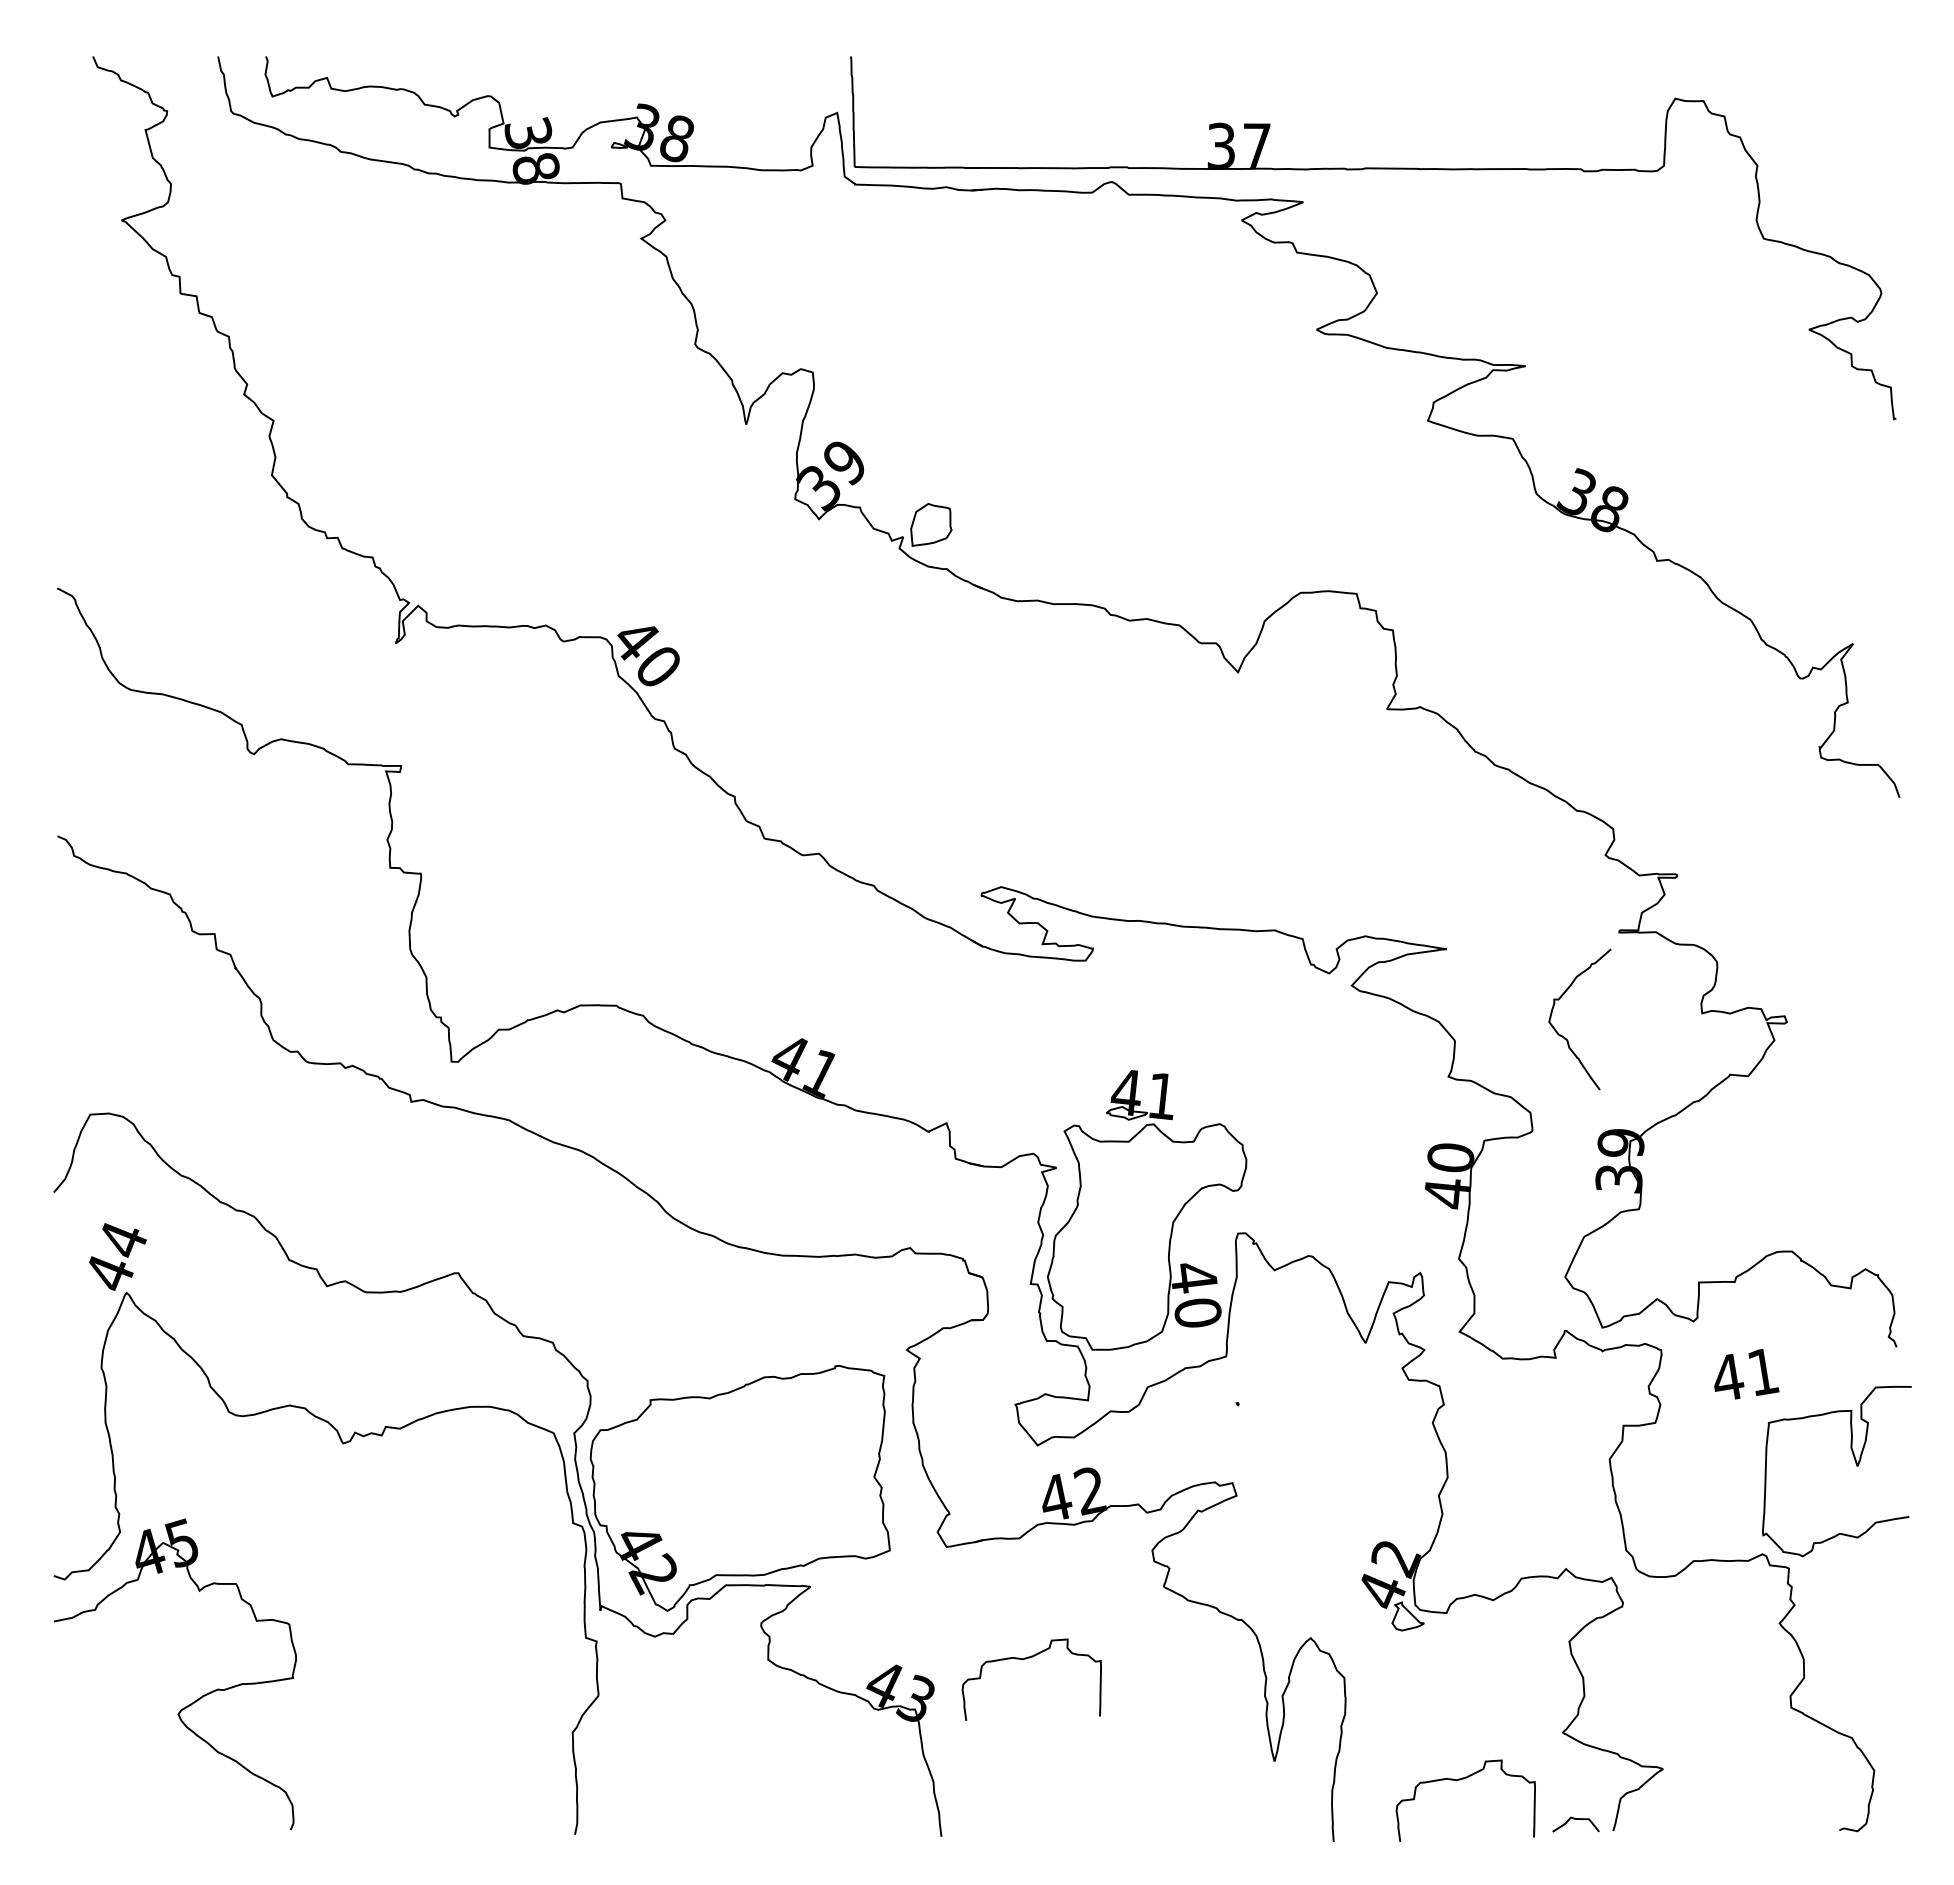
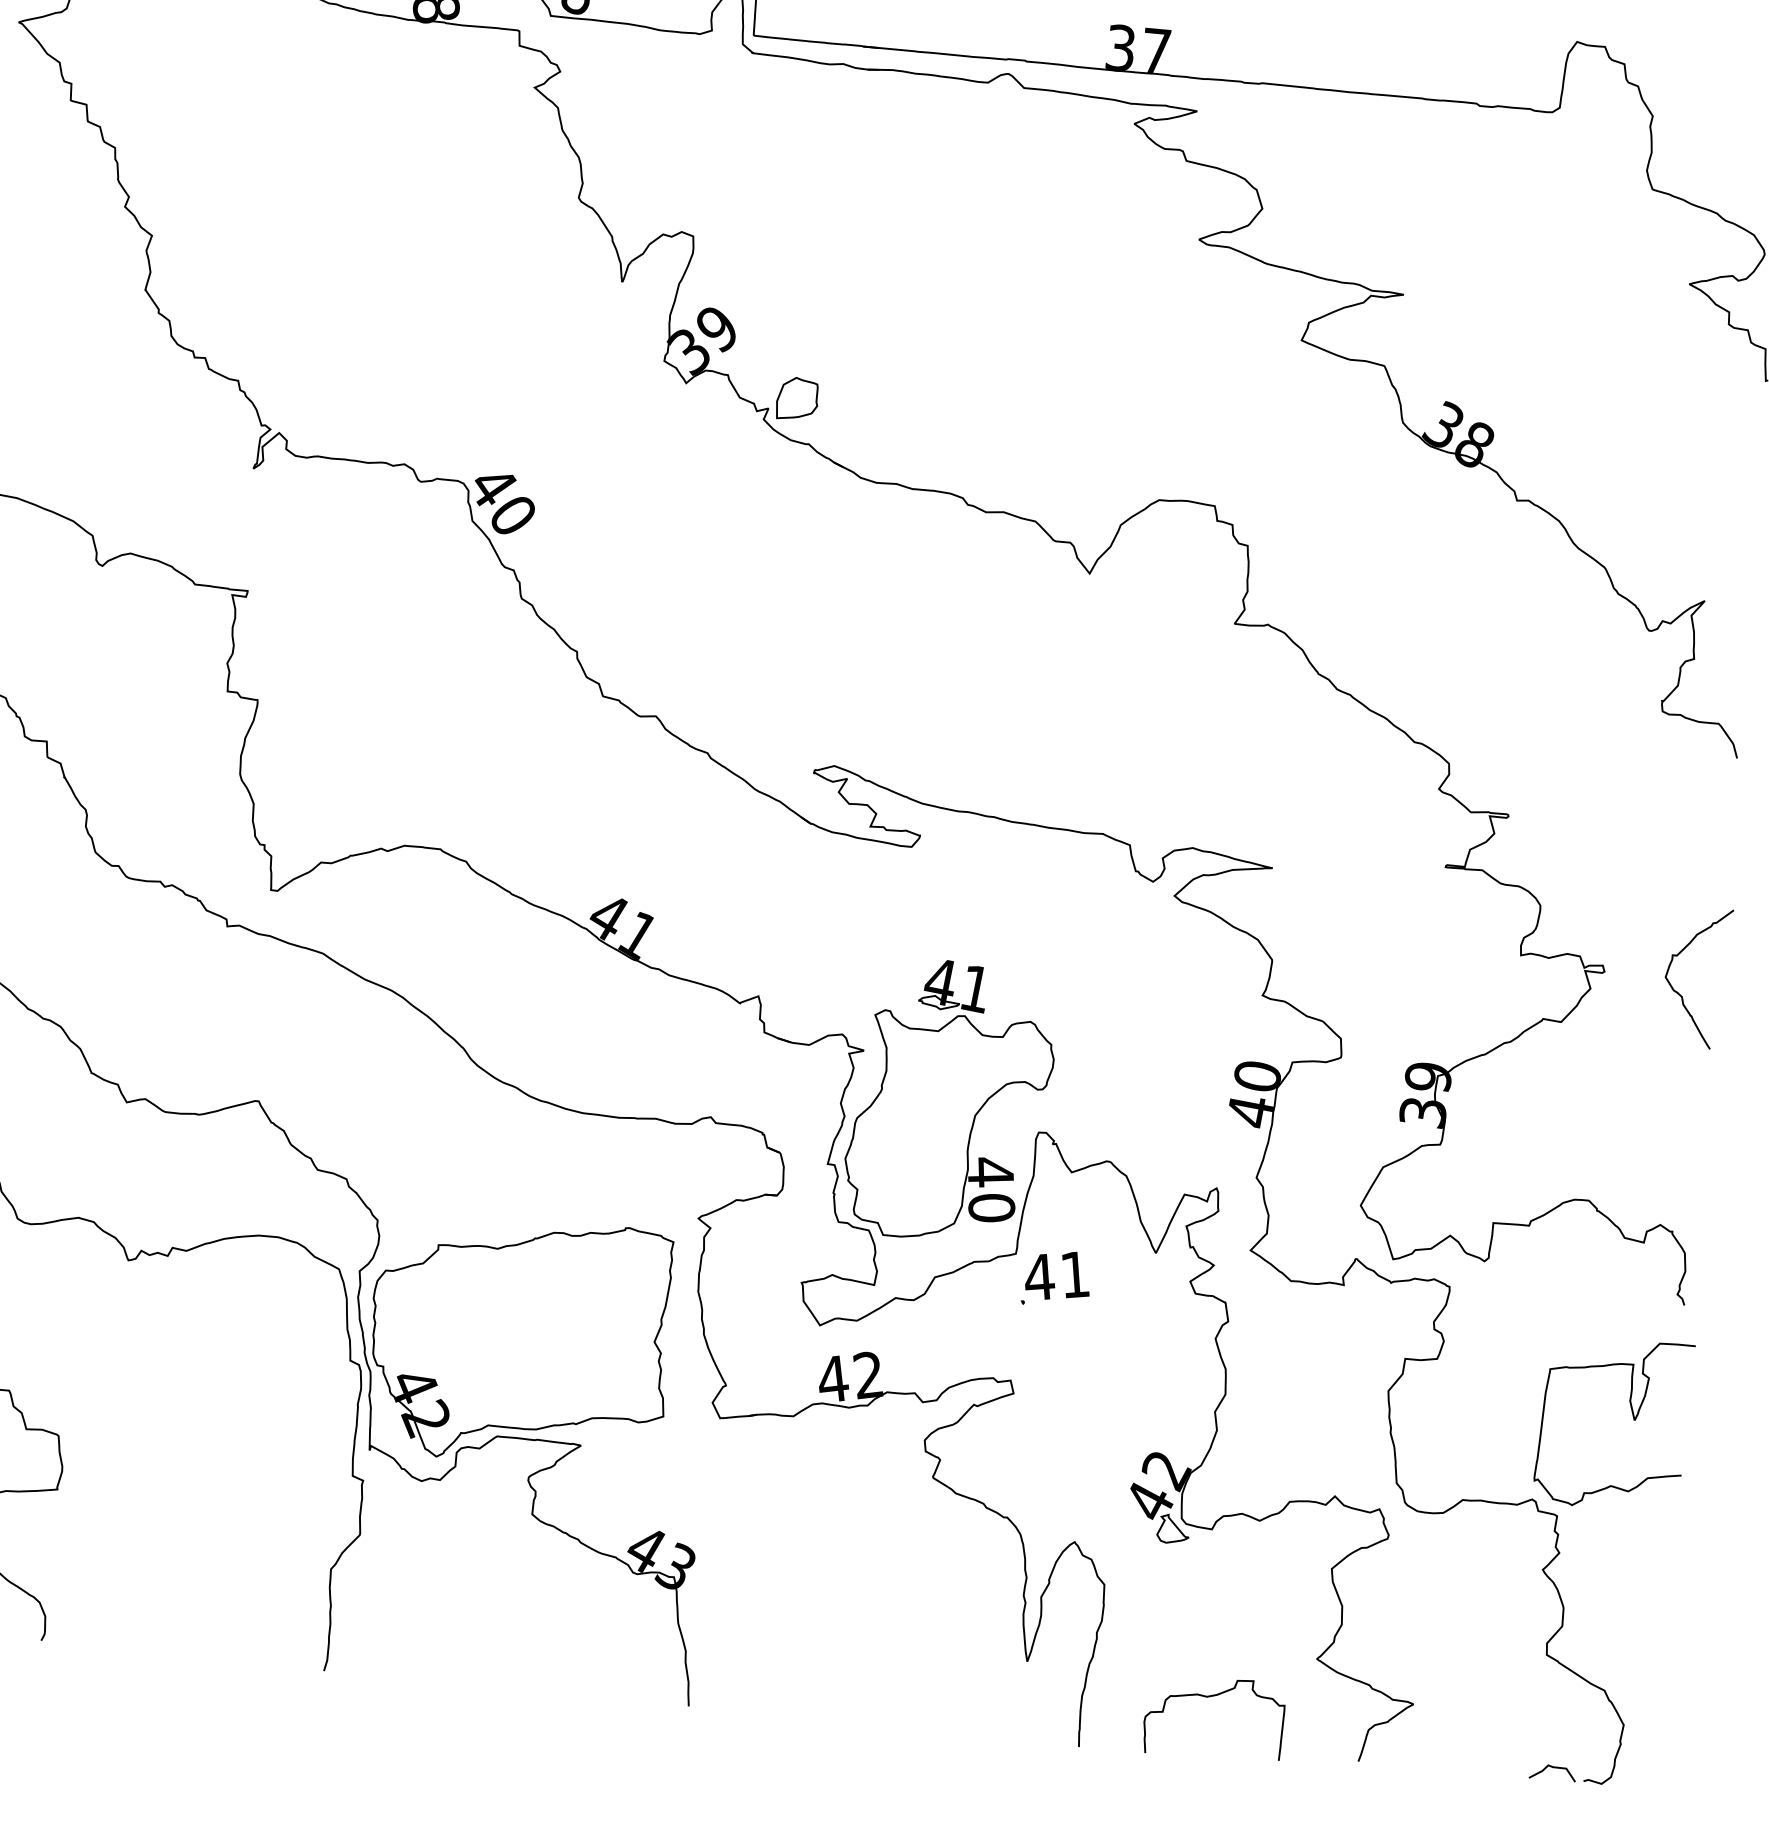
curve: (1564, 1036) -> (1679, 992), moved
text: (1746, 1374) -> (1058, 1275), moved
curve: (1026, 1659) -> (789, 1537), removed
curve: (1575, 1819) -> (1552, 1767), moved

